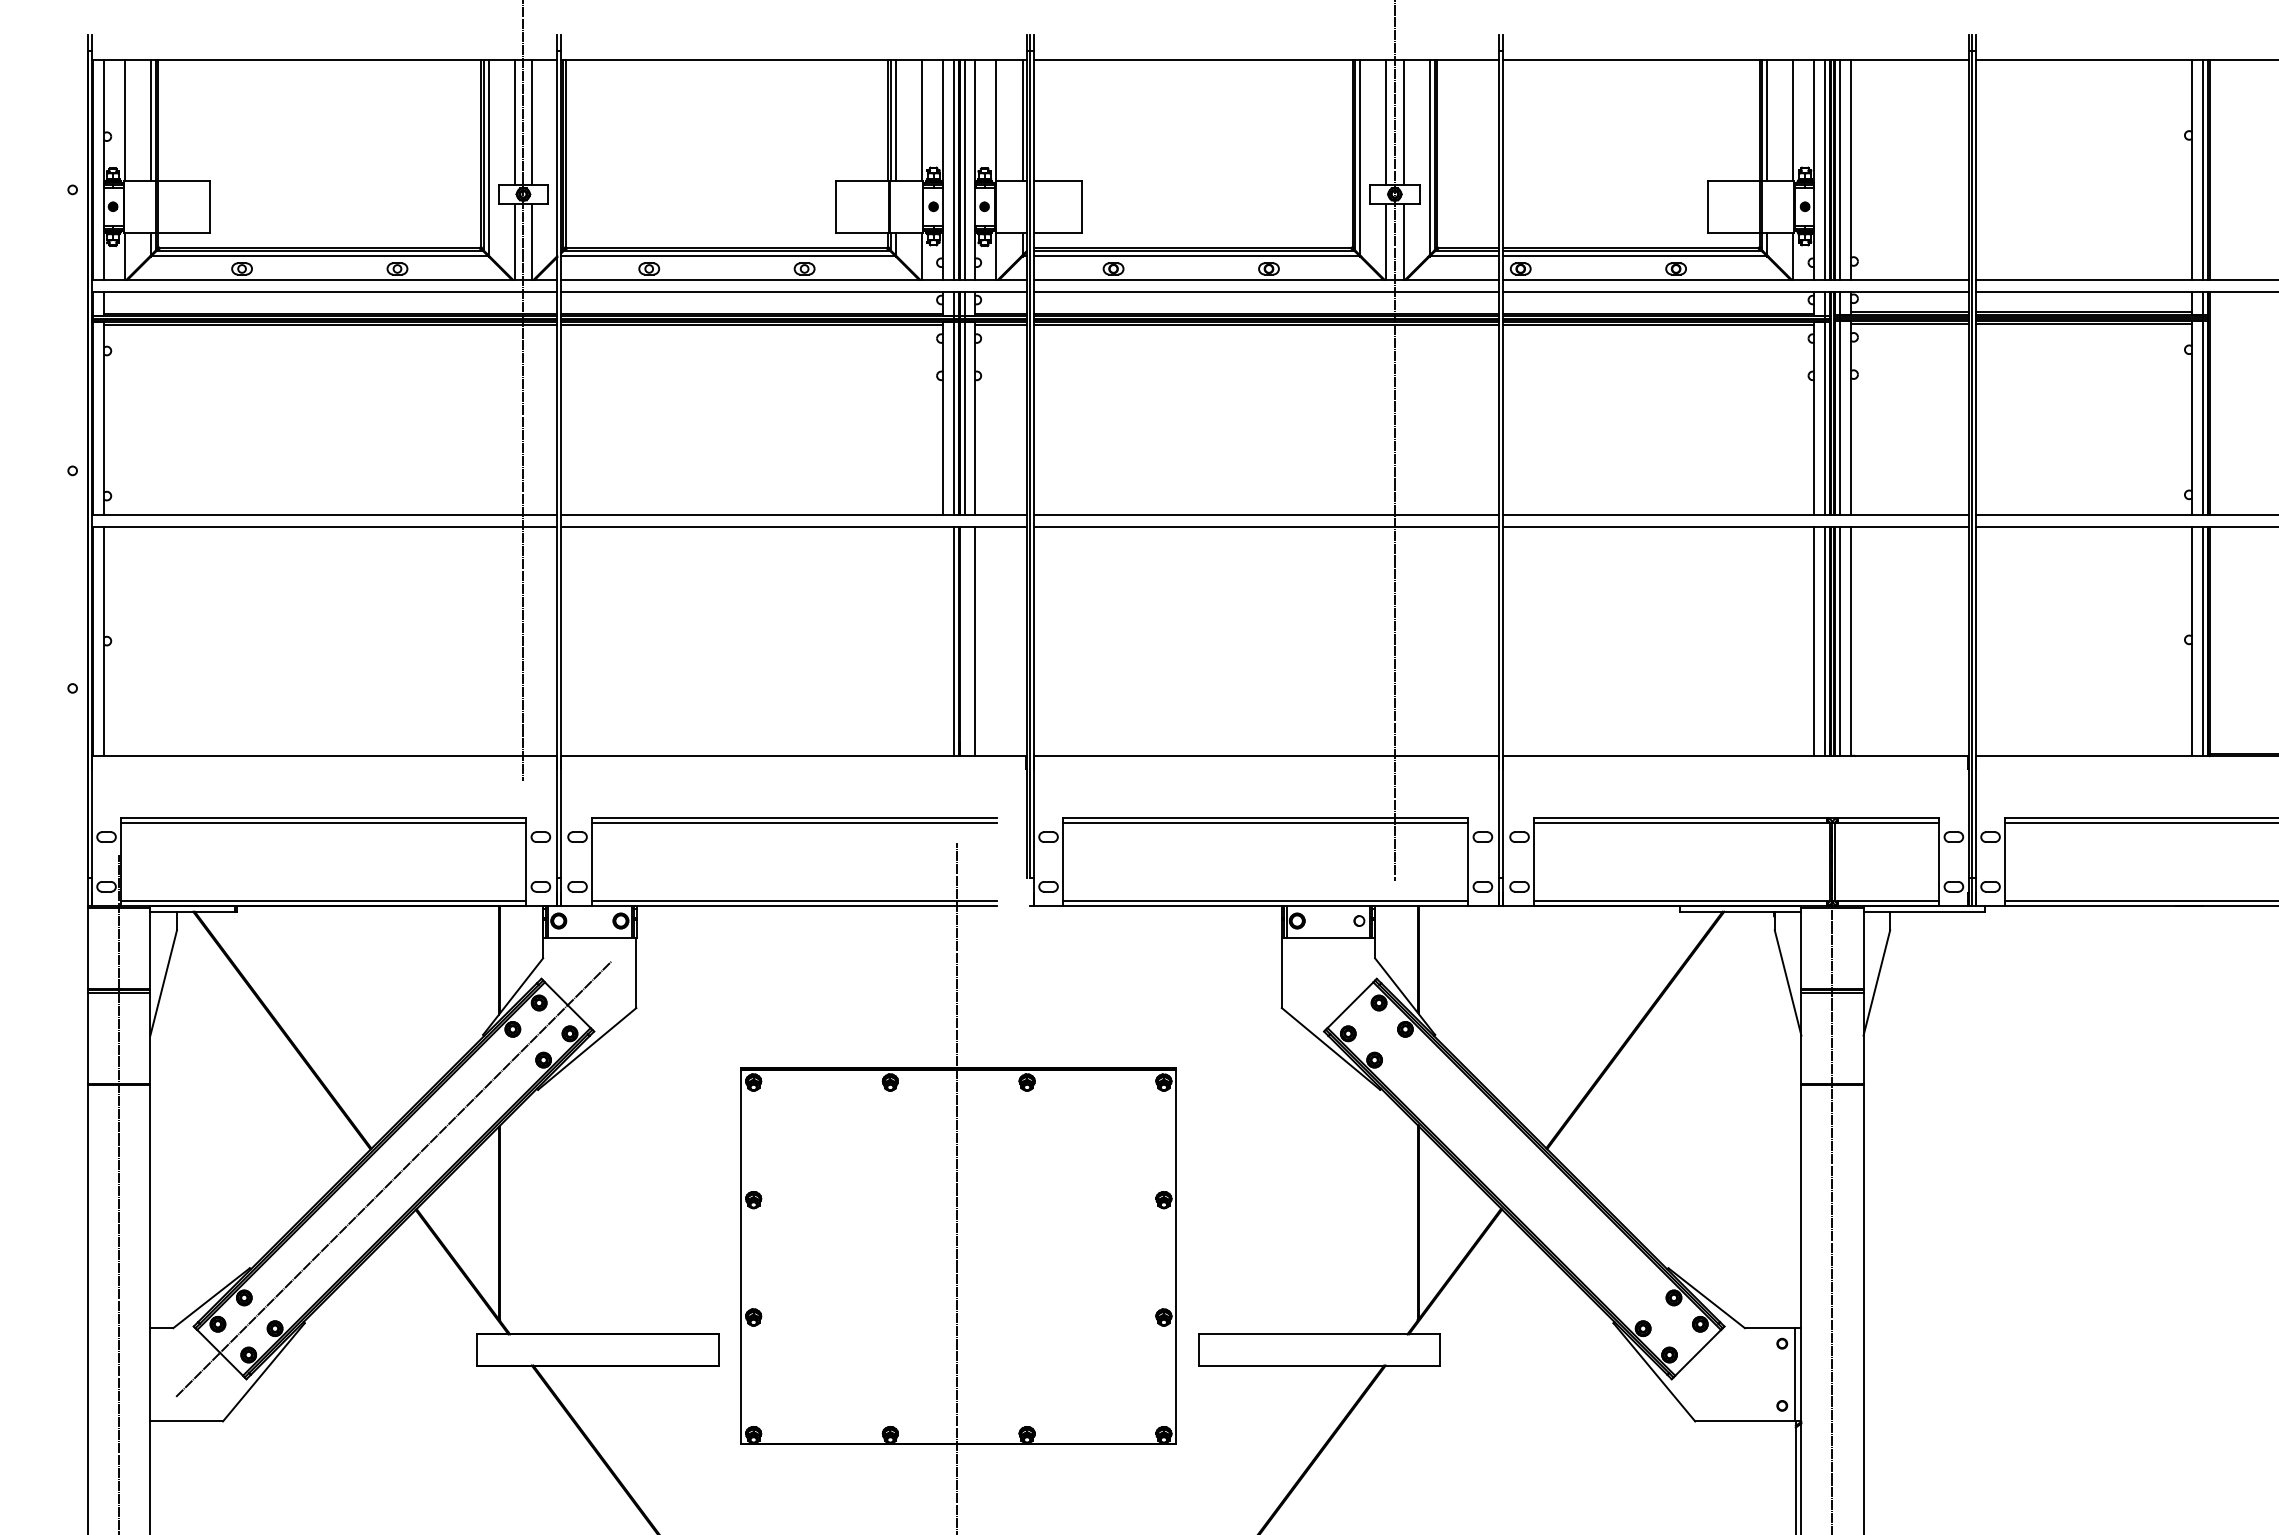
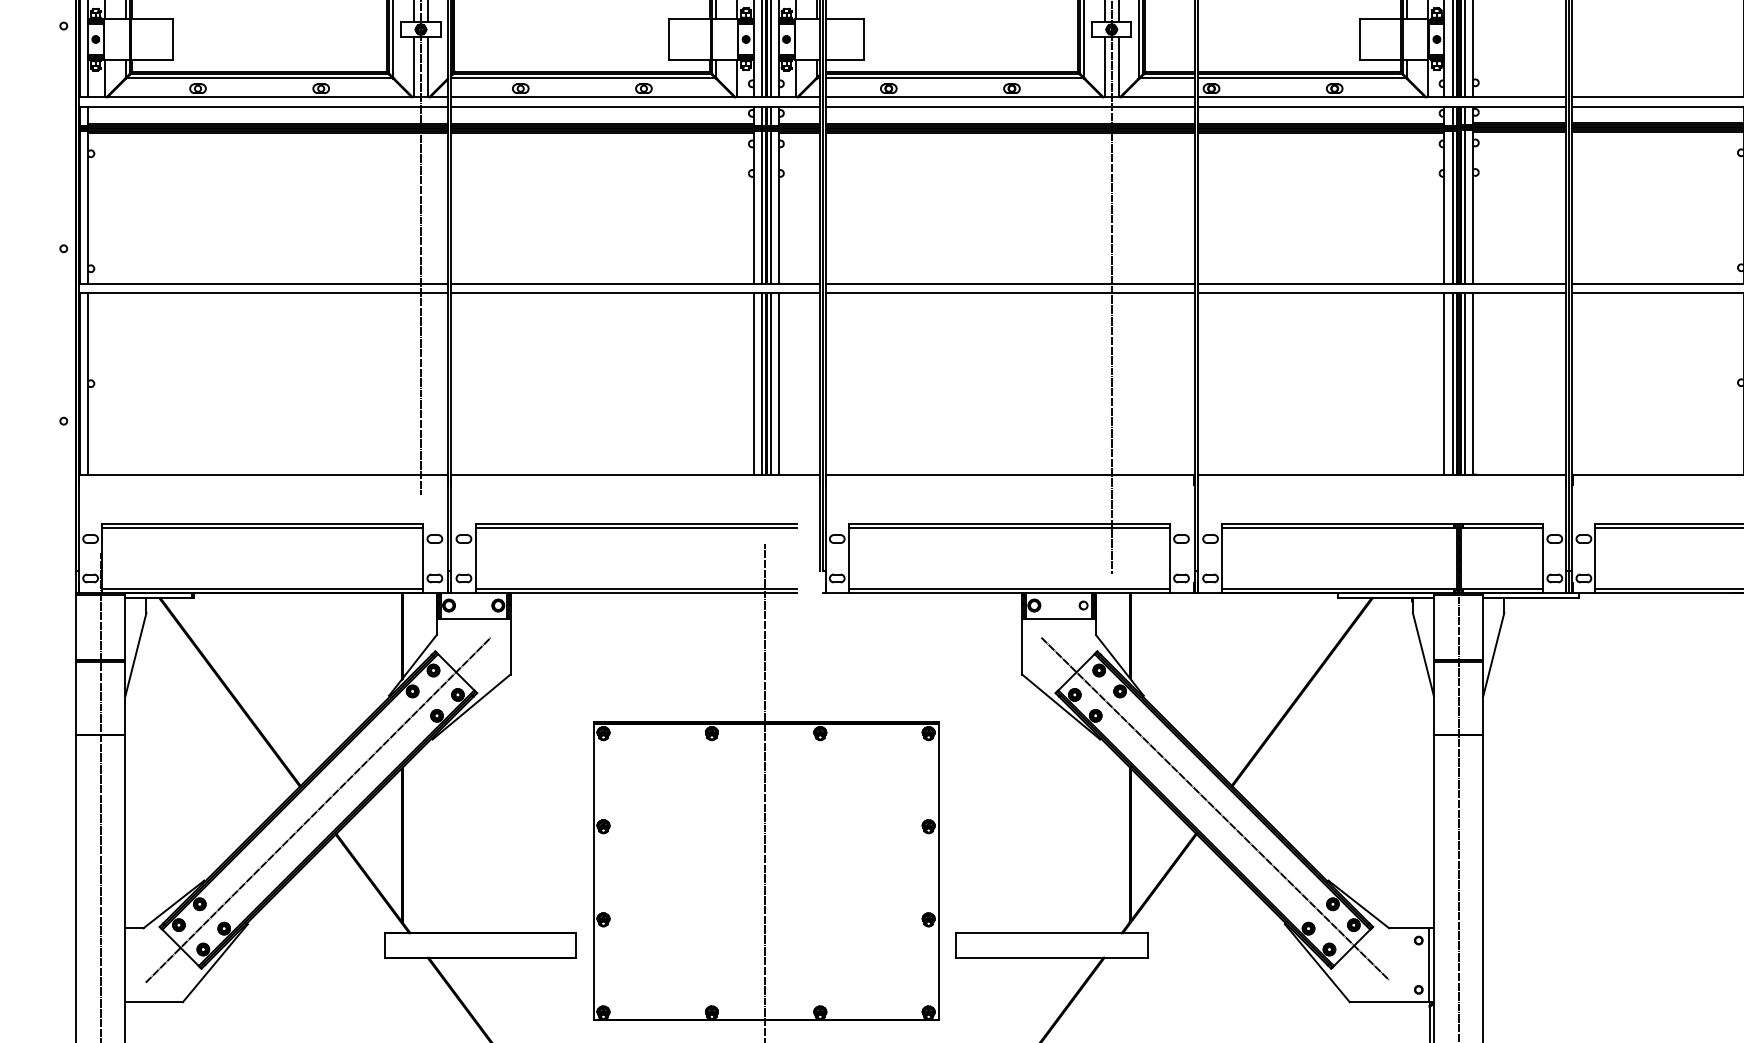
line: (942, 641) -> (753, 384), added
line: (964, 641) -> (770, 384), added
line: (1525, 1177) -> (1215, 808), added

